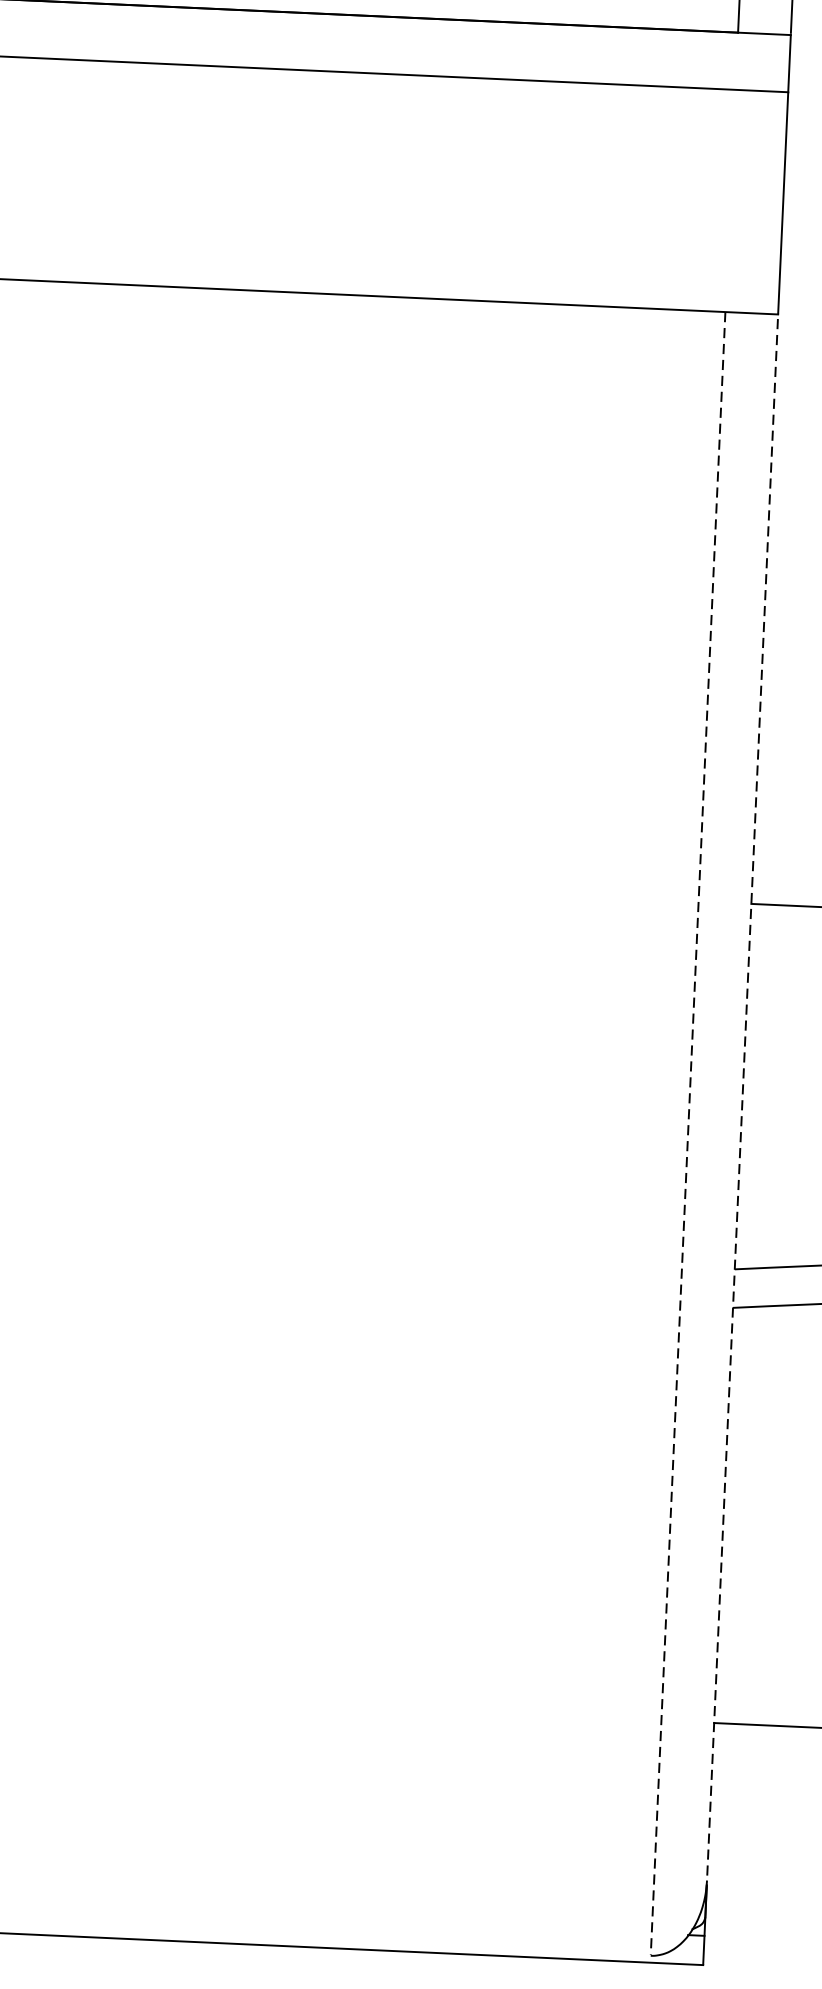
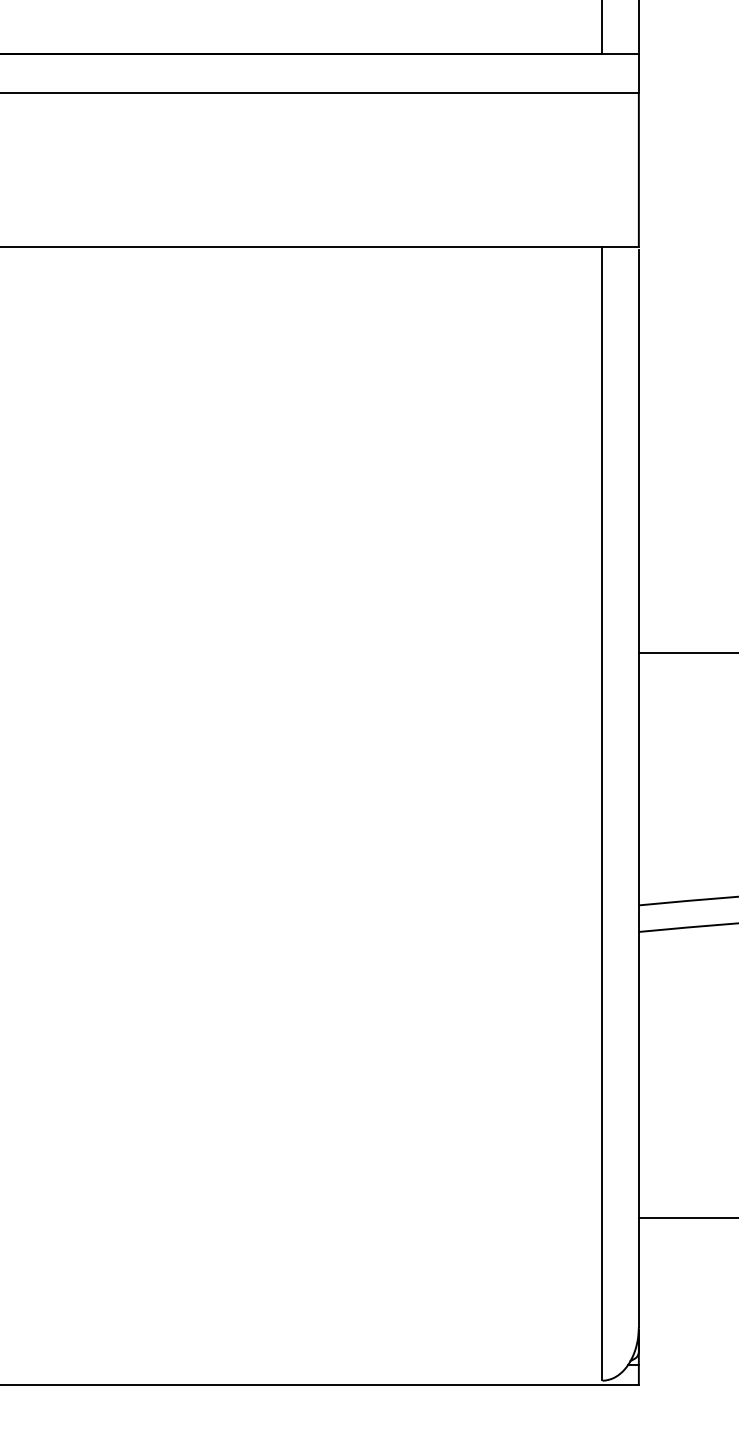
line: (741, 1099) -> (638, 788), dashed -> solid
line: (688, 1133) -> (602, 813), dashed -> solid

